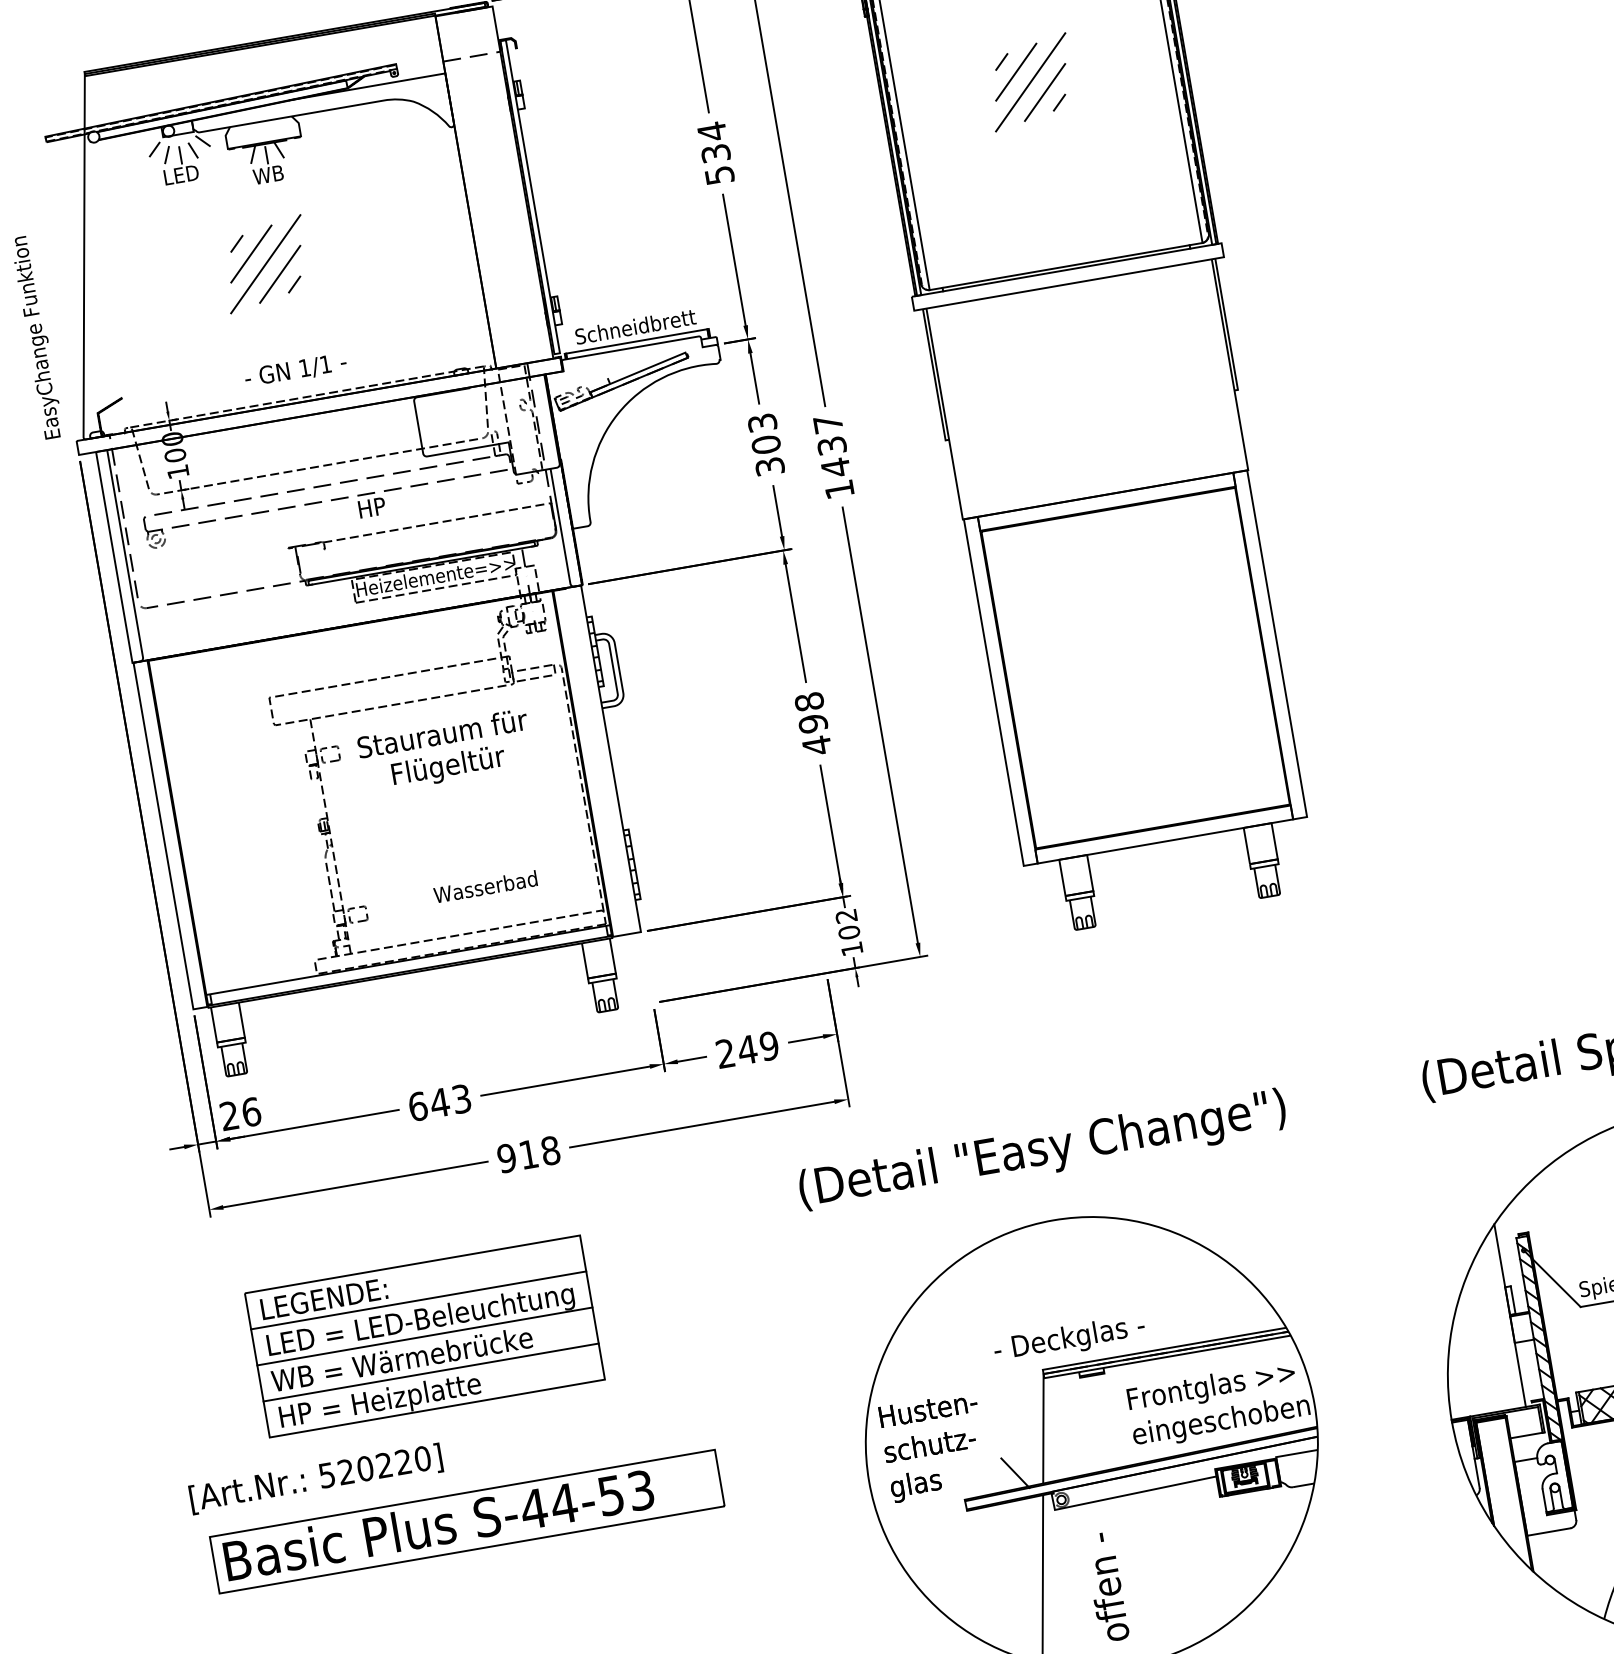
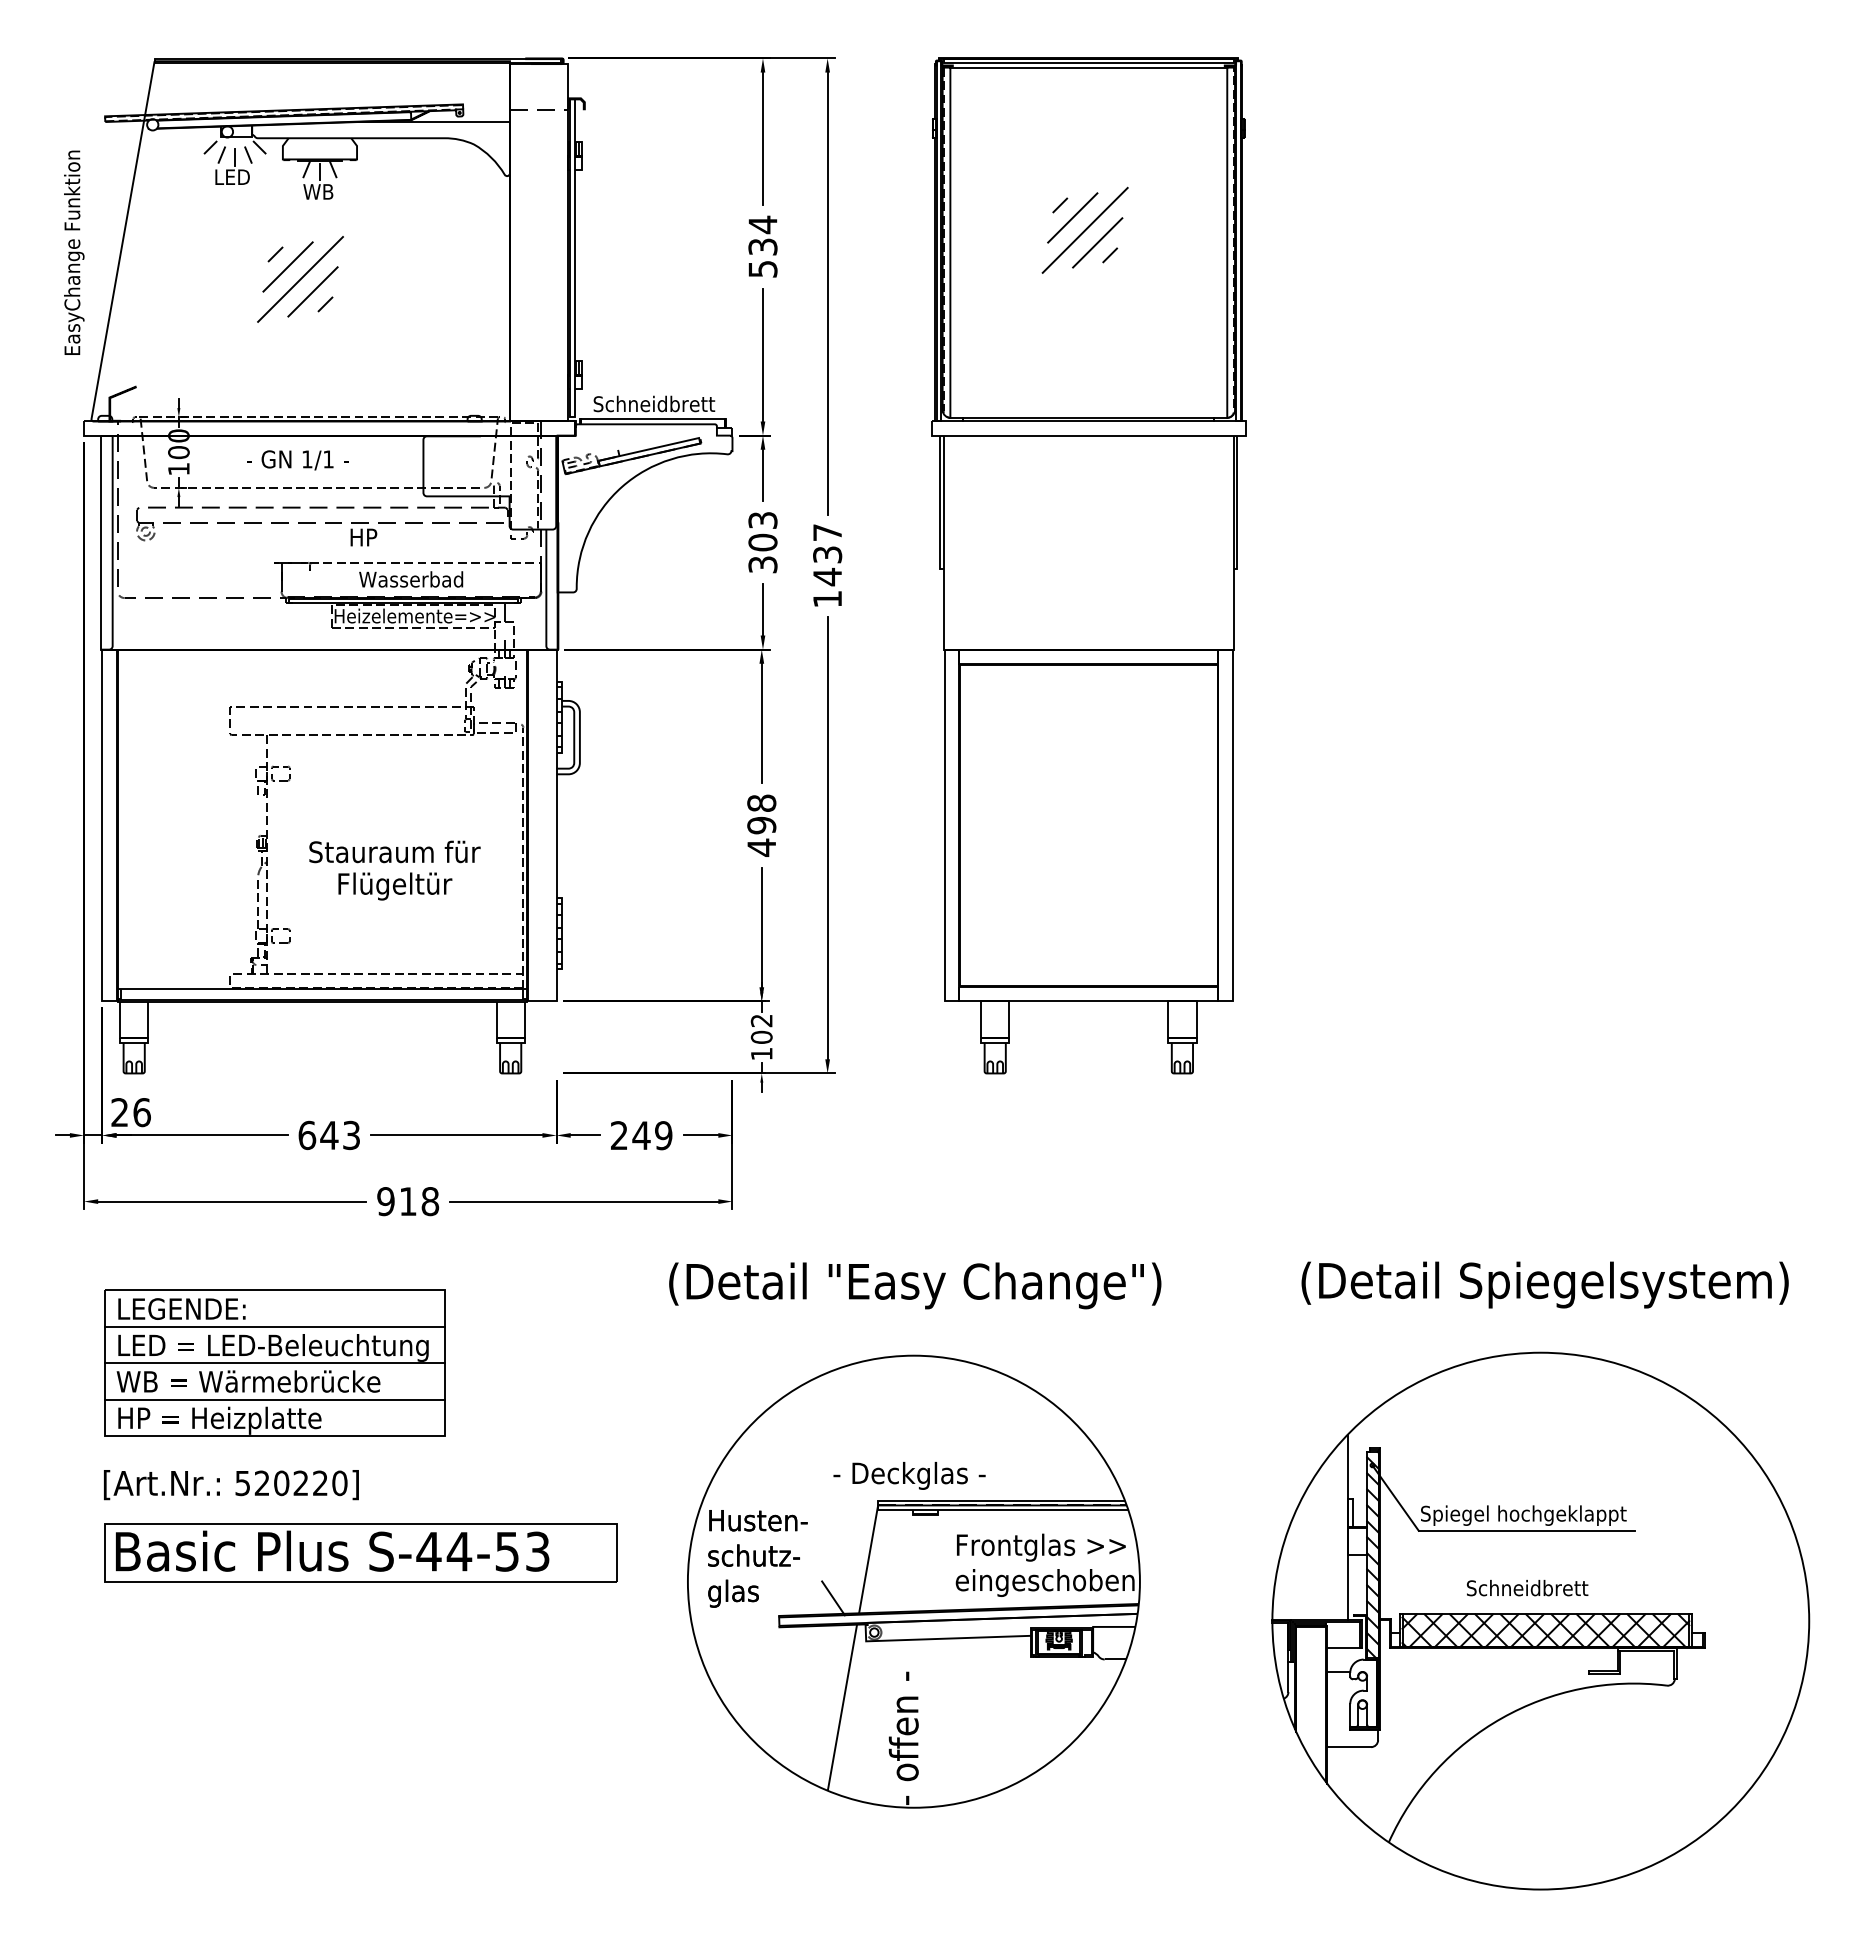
text: (37, 337) -> (74, 252), moved
text: (295, 370) -> (297, 460), moved
text: (445, 751) -> (394, 870), moved
text: (485, 886) -> (411, 579), moved
text: (316, 1479) -> (231, 1485), moved
part: (466, 1521) -> (360, 1552), moved

